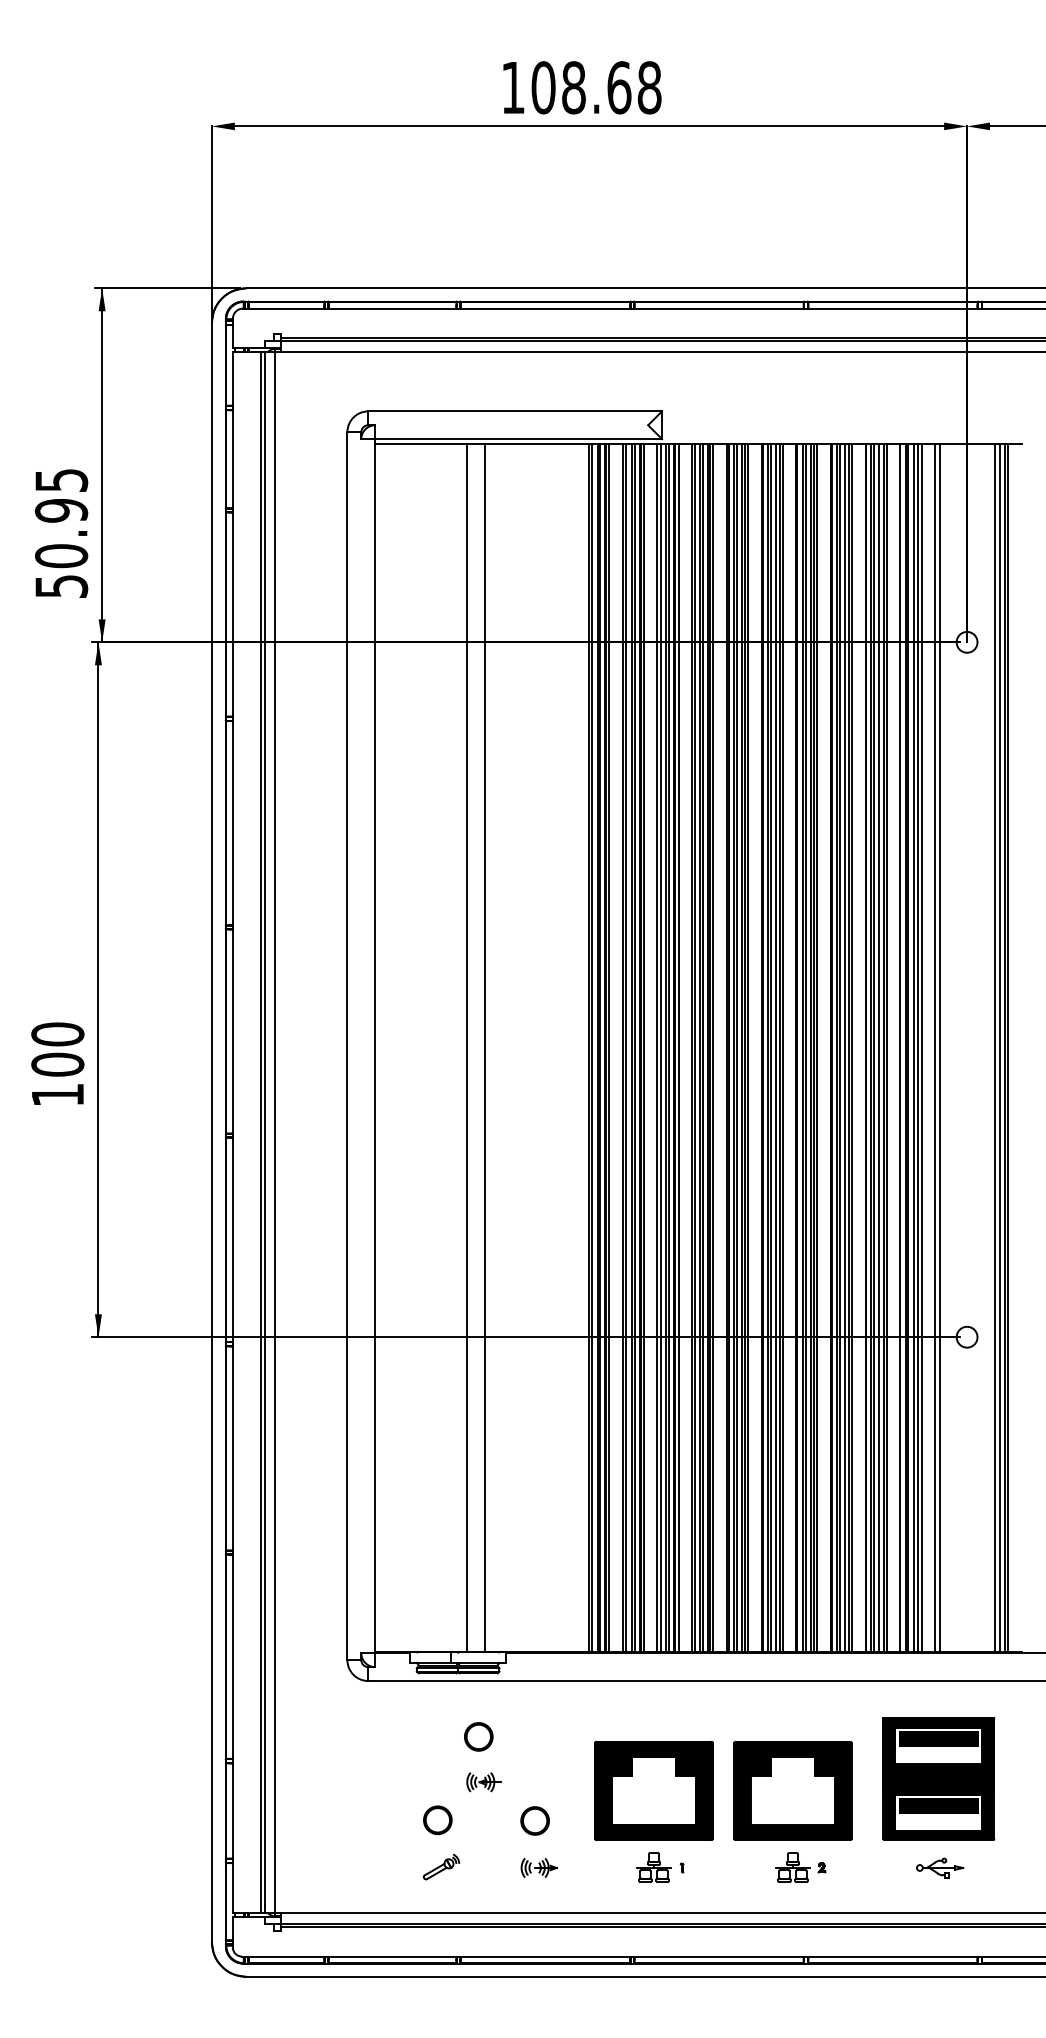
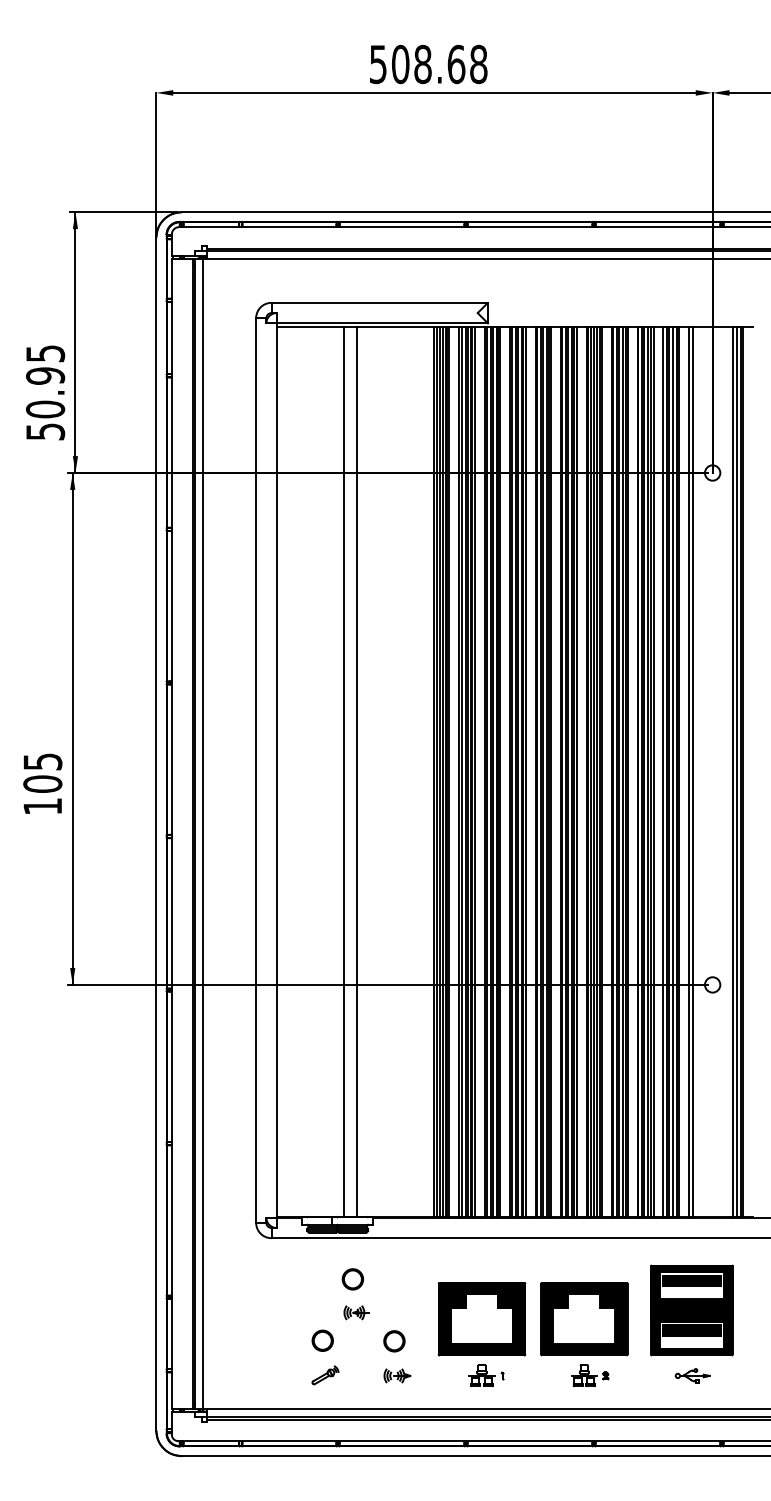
text: (513, 88) -> (378, 65), 108.68 -> 508.68
text: (57, 1034) -> (42, 761), 100 -> 105

